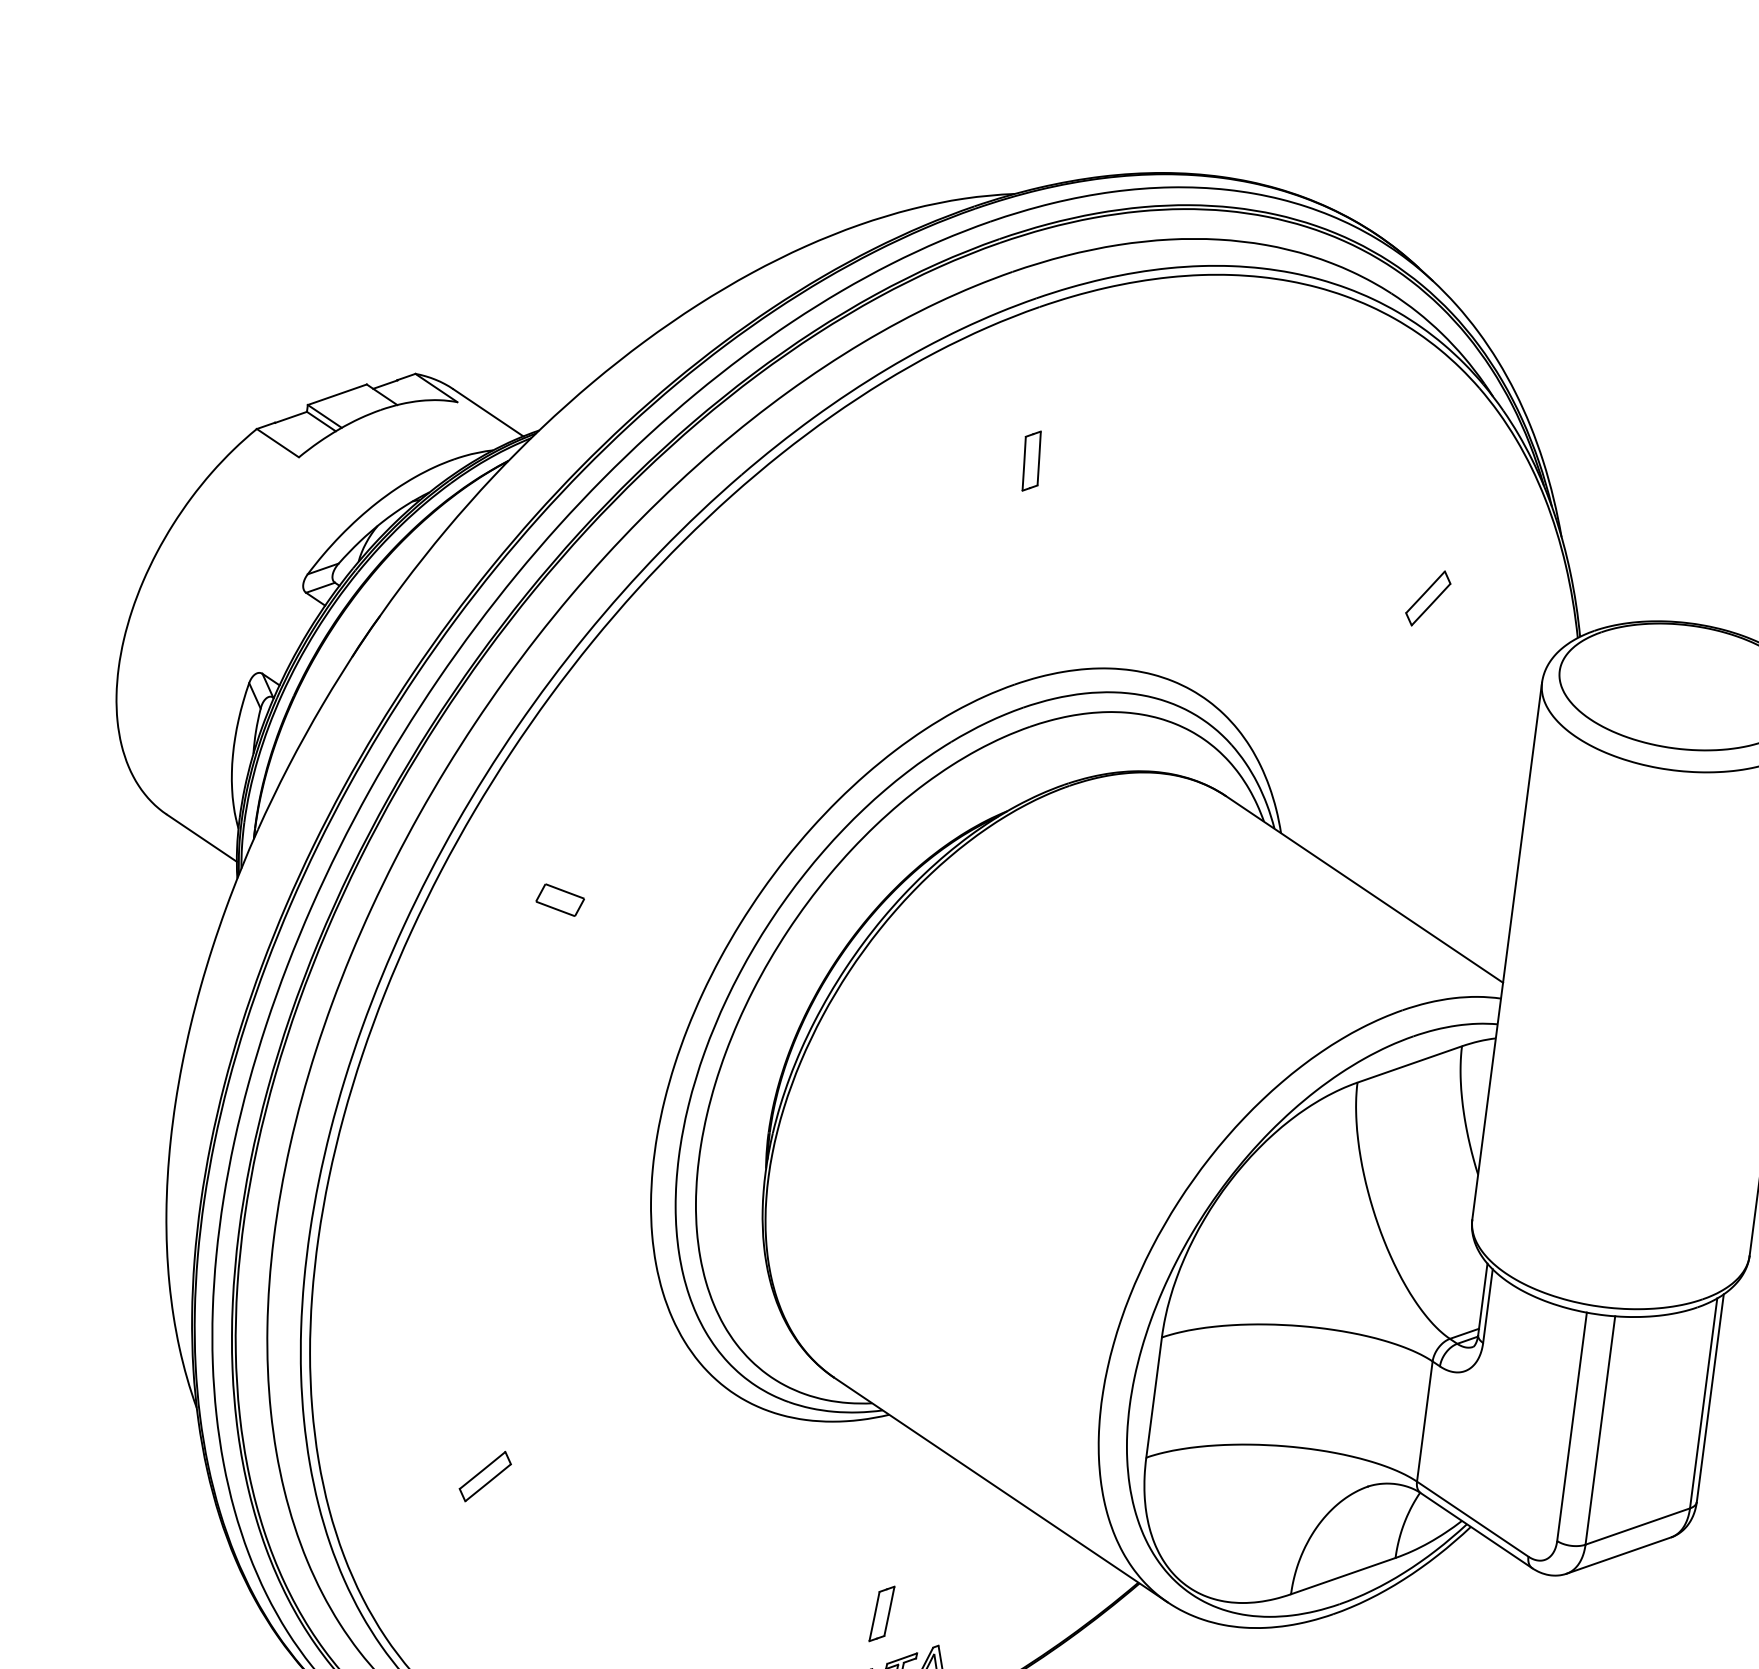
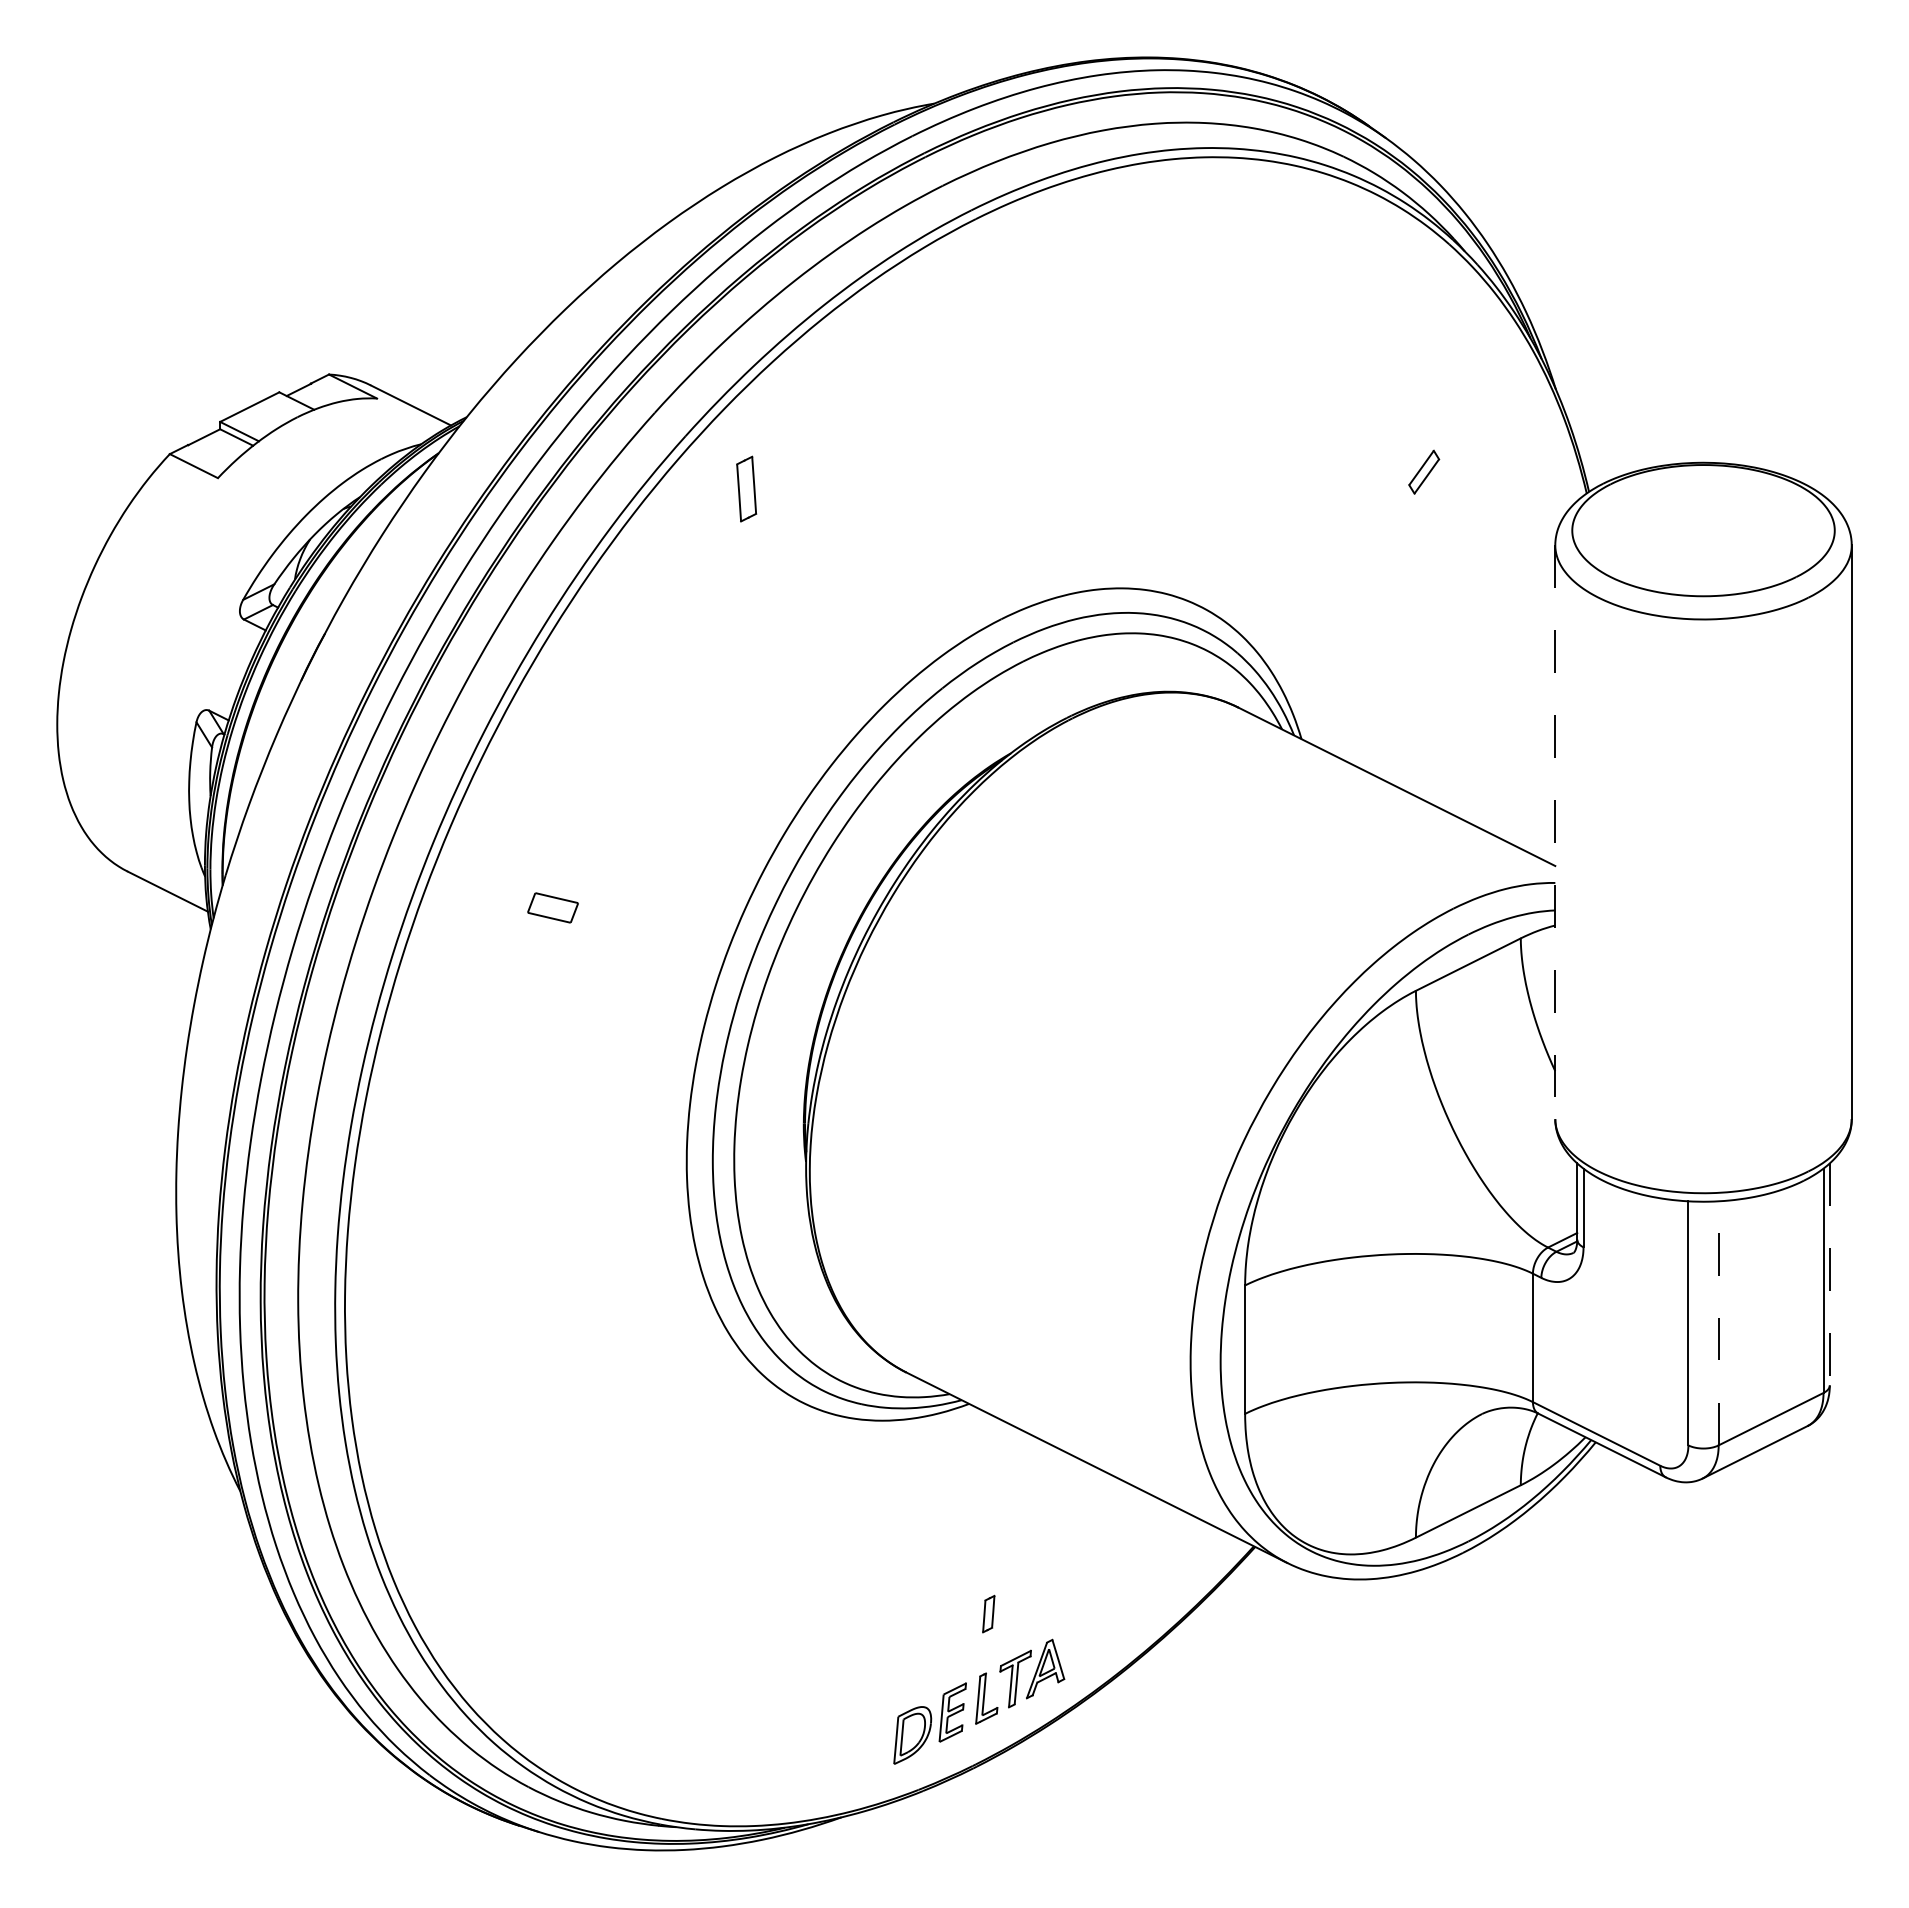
part: (1031, 460) -> (746, 488), moved
part: (1427, 597) -> (1423, 471), size x0.7
line: (1507, 951) -> (1555, 832), solid -> dashed
line: (1709, 1398) -> (1829, 1274), solid -> dashed
line: (1600, 1429) -> (1718, 1322), solid -> dashed
part: (484, 1476) -> (552, 1523), removed
part: (881, 1613) -> (988, 1613), size x0.6

